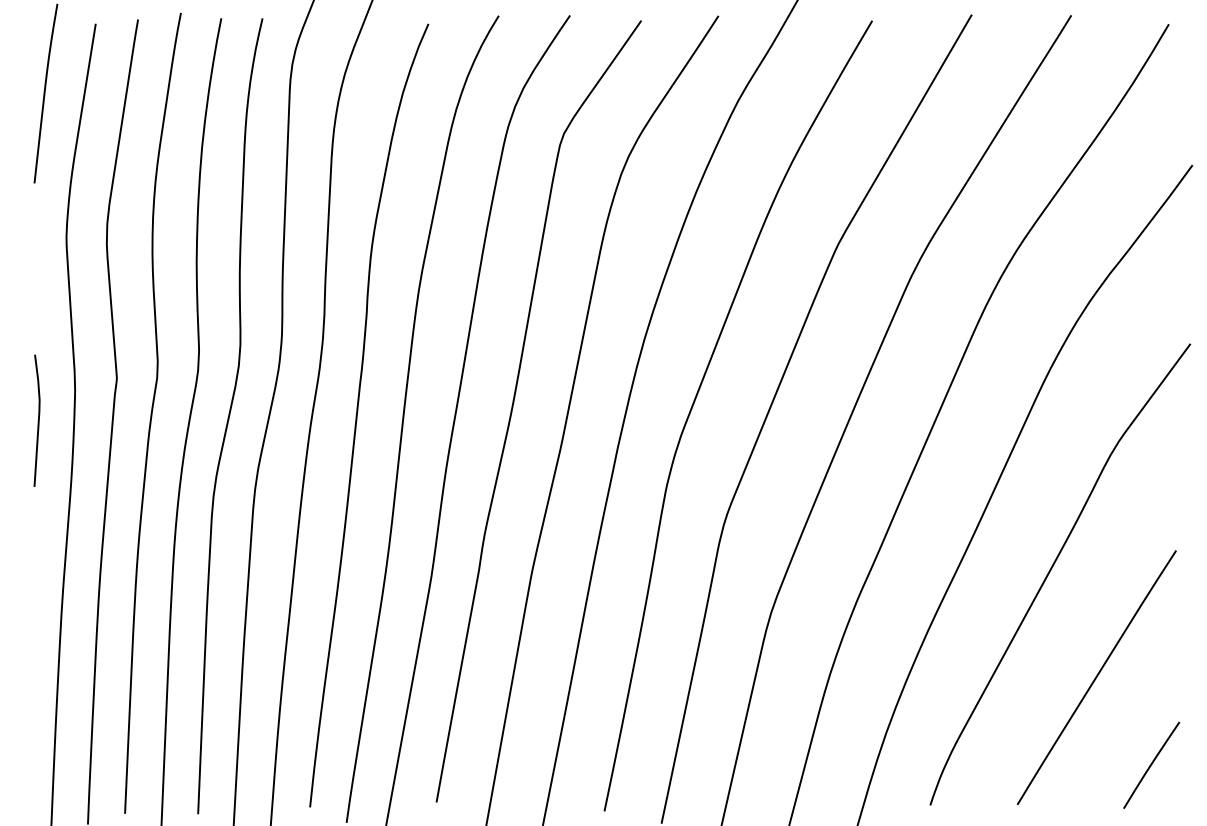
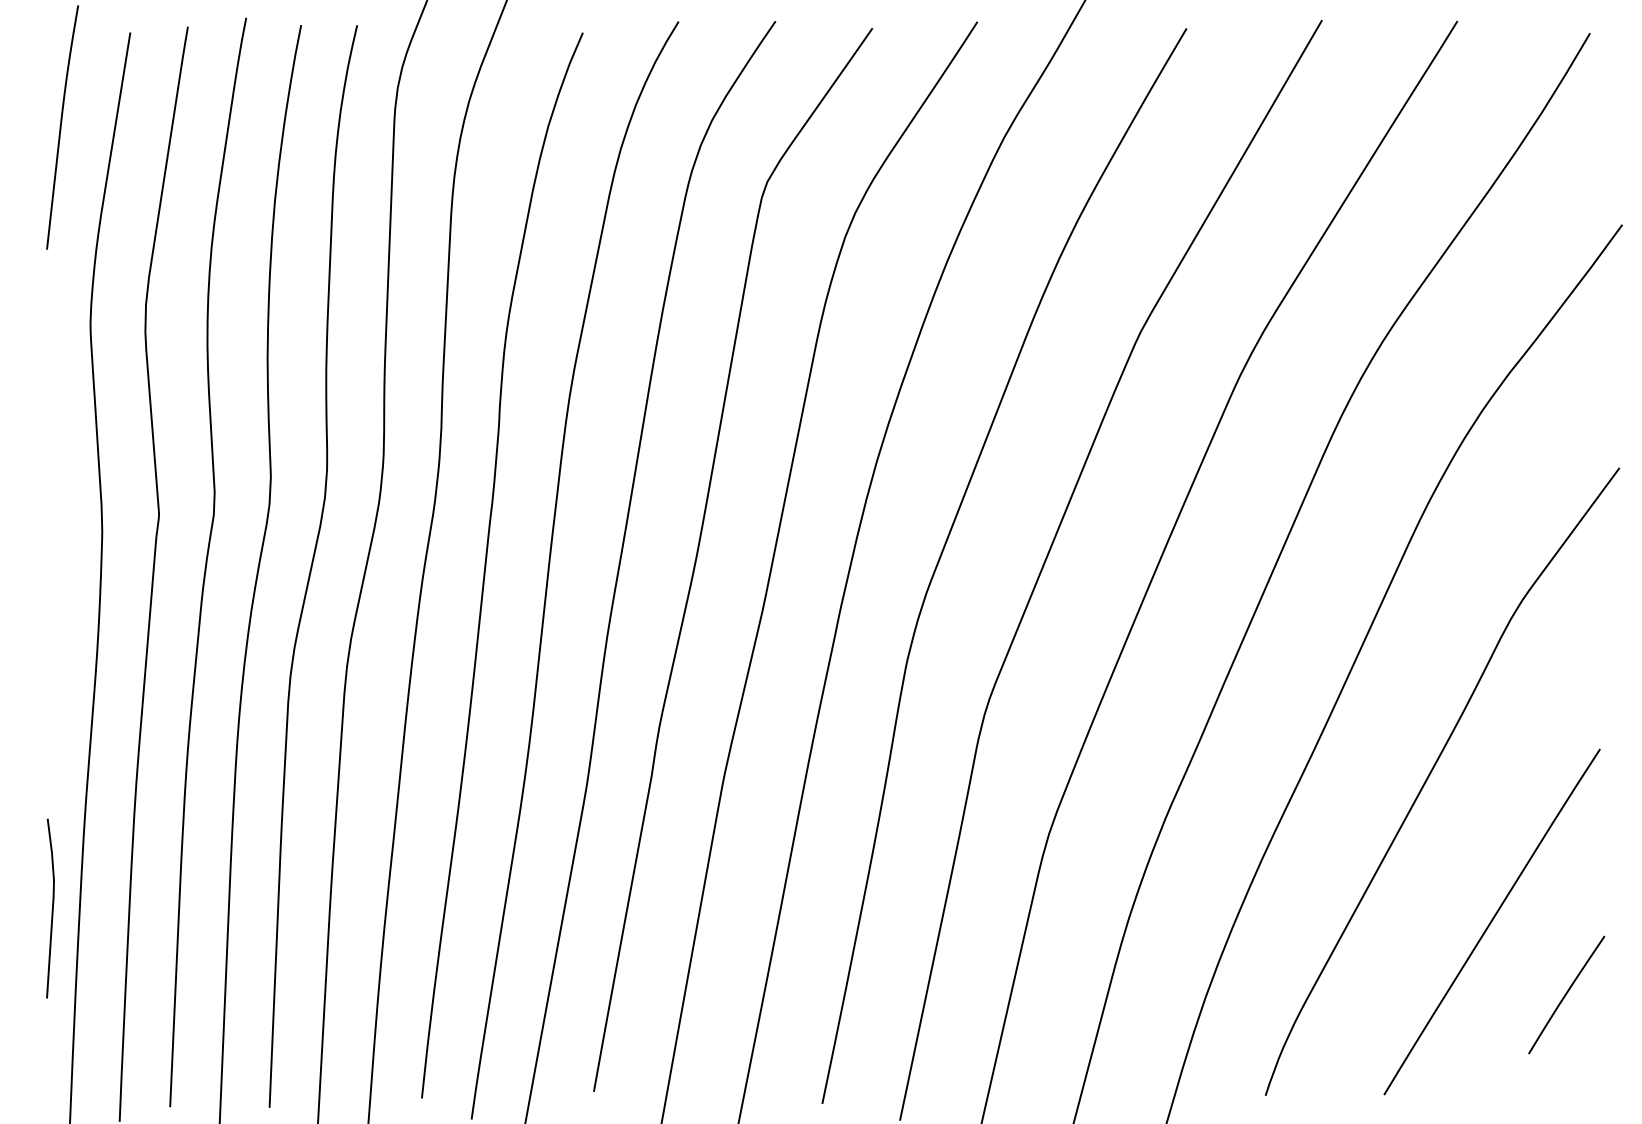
line: (37, 420) -> (51, 908), moved
line: (1151, 764) -> (1566, 993), moved

